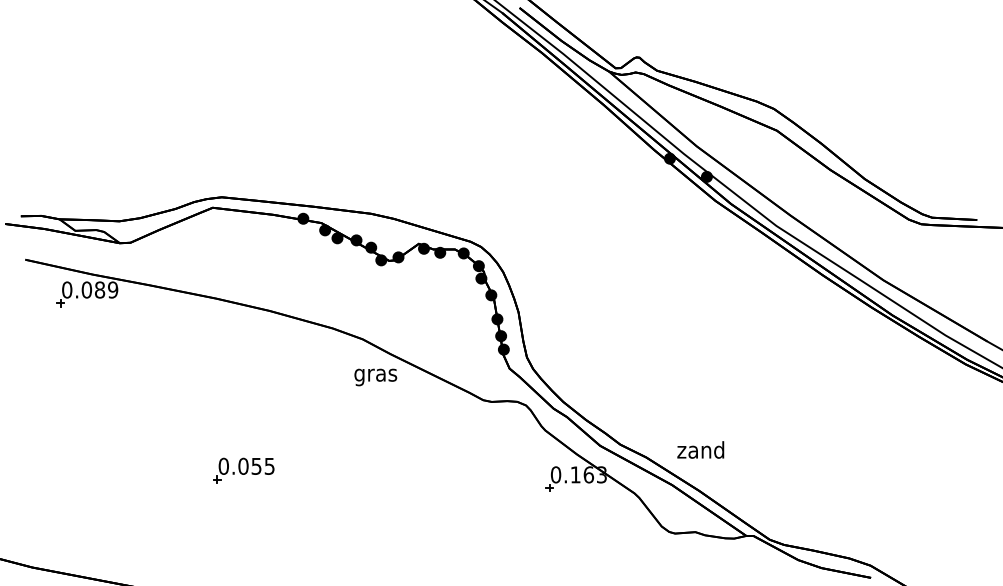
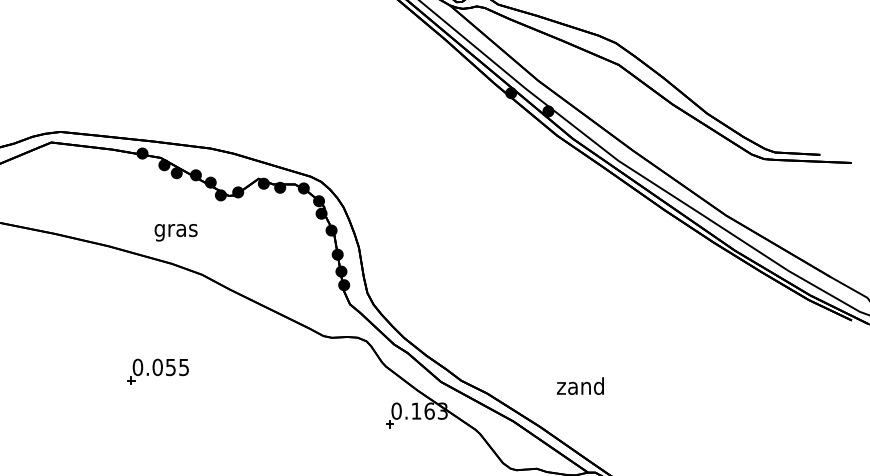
text: (375, 377) -> (175, 232), moved
text: (700, 449) -> (580, 385), moved
part: (243, 470) -> (157, 371), moved

